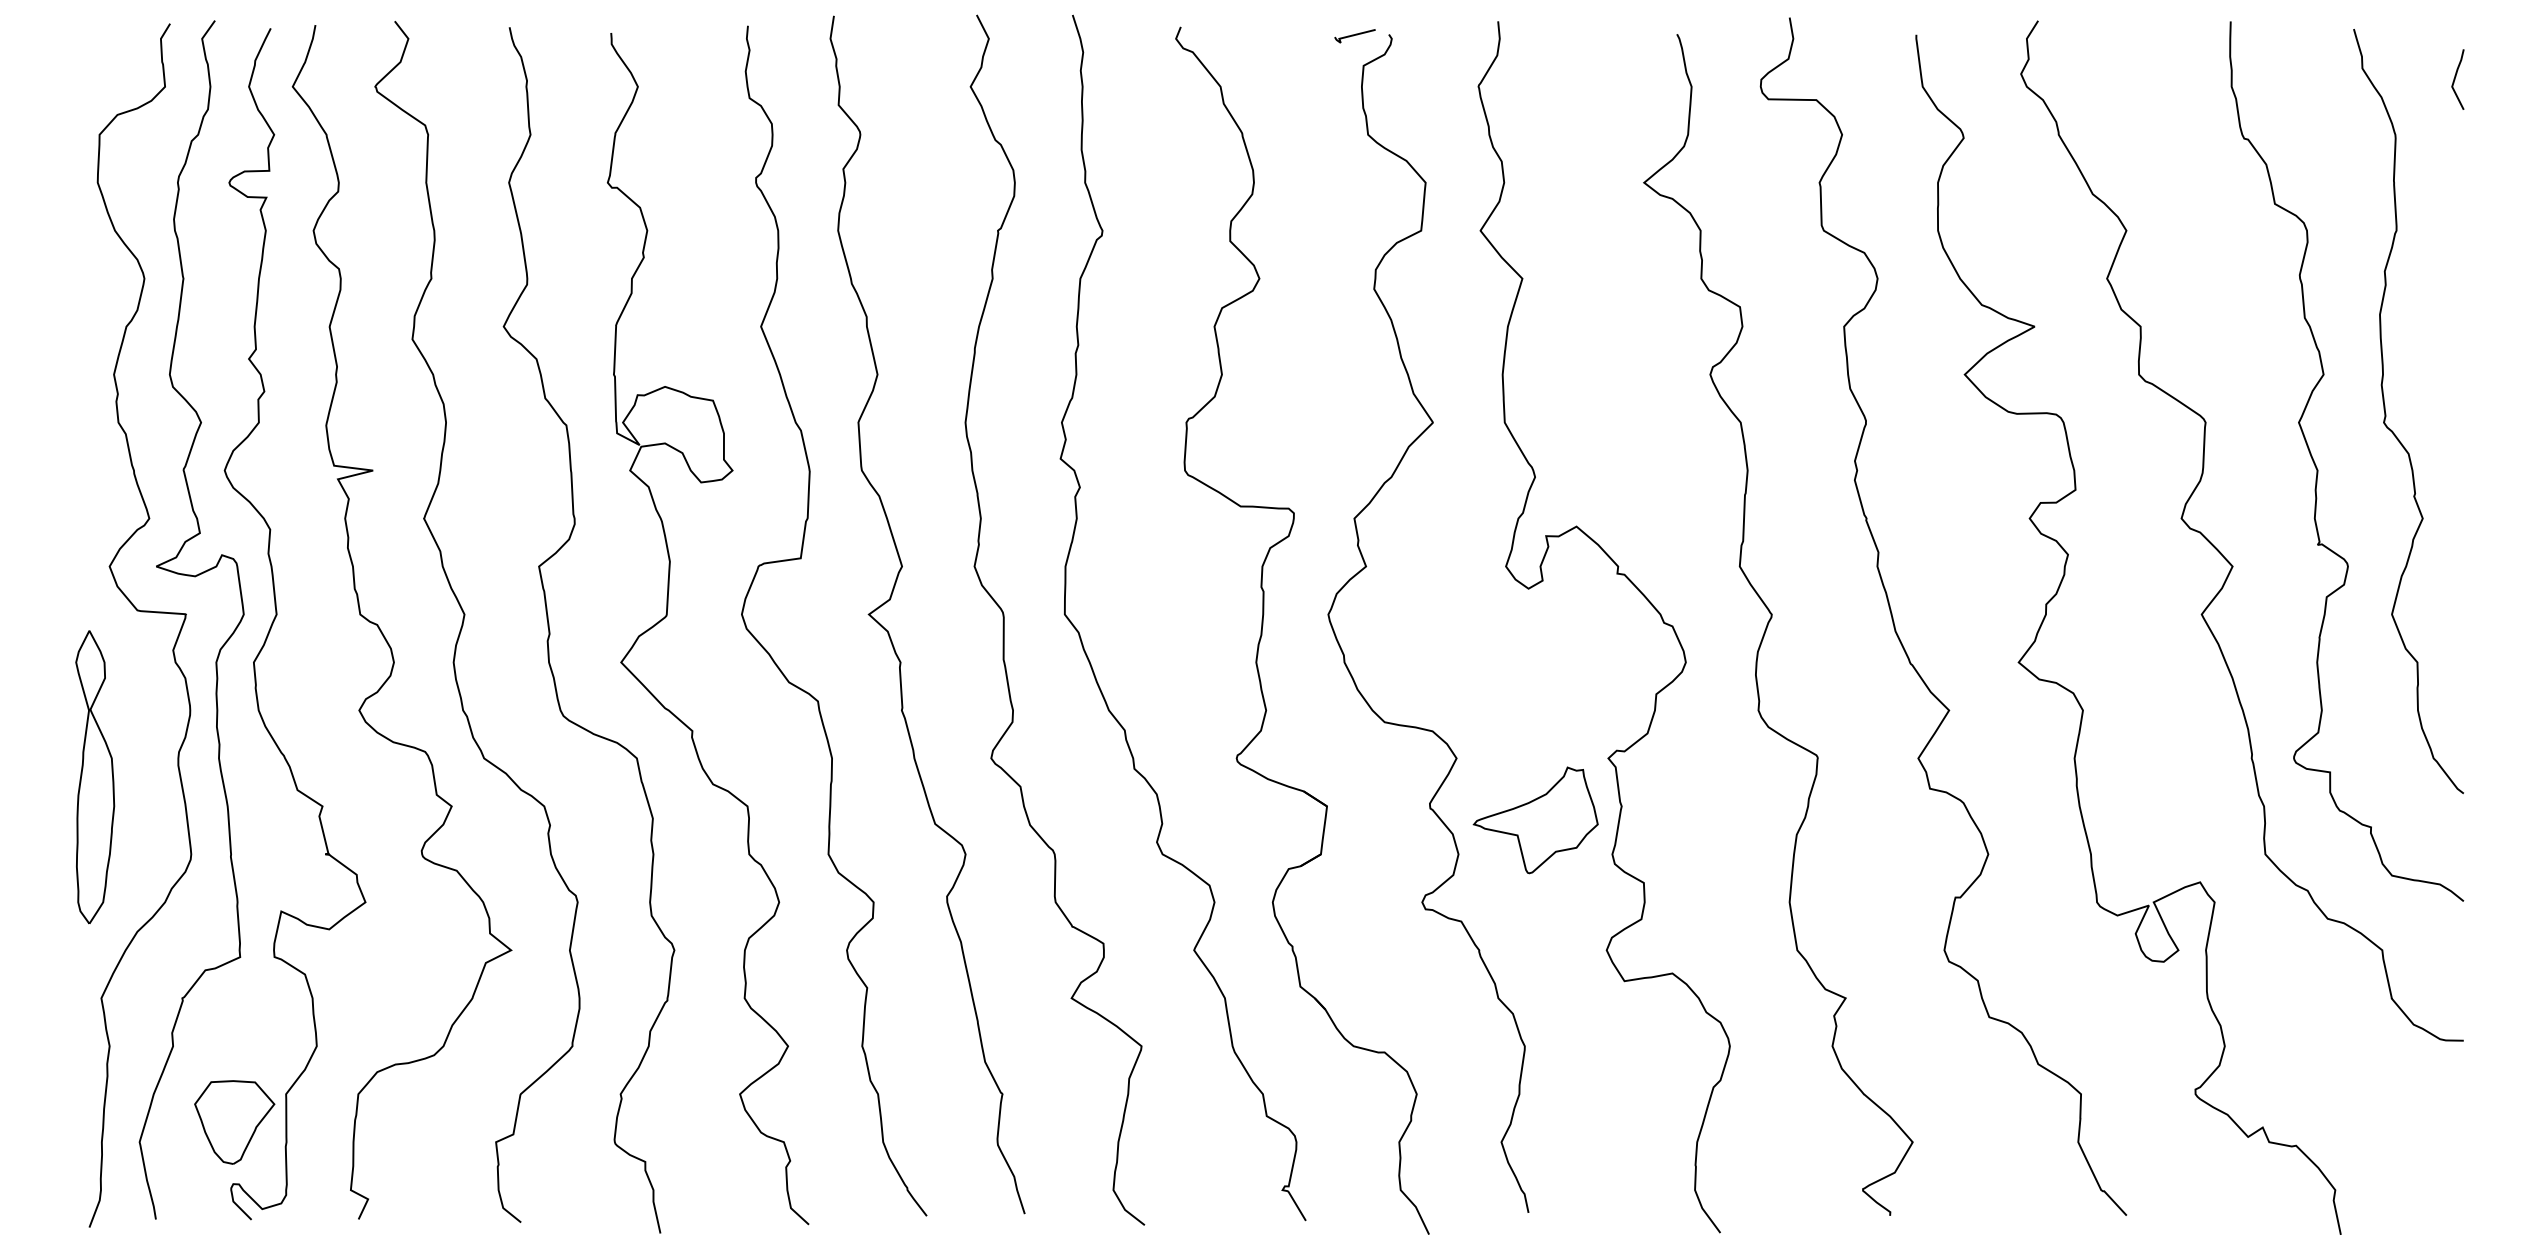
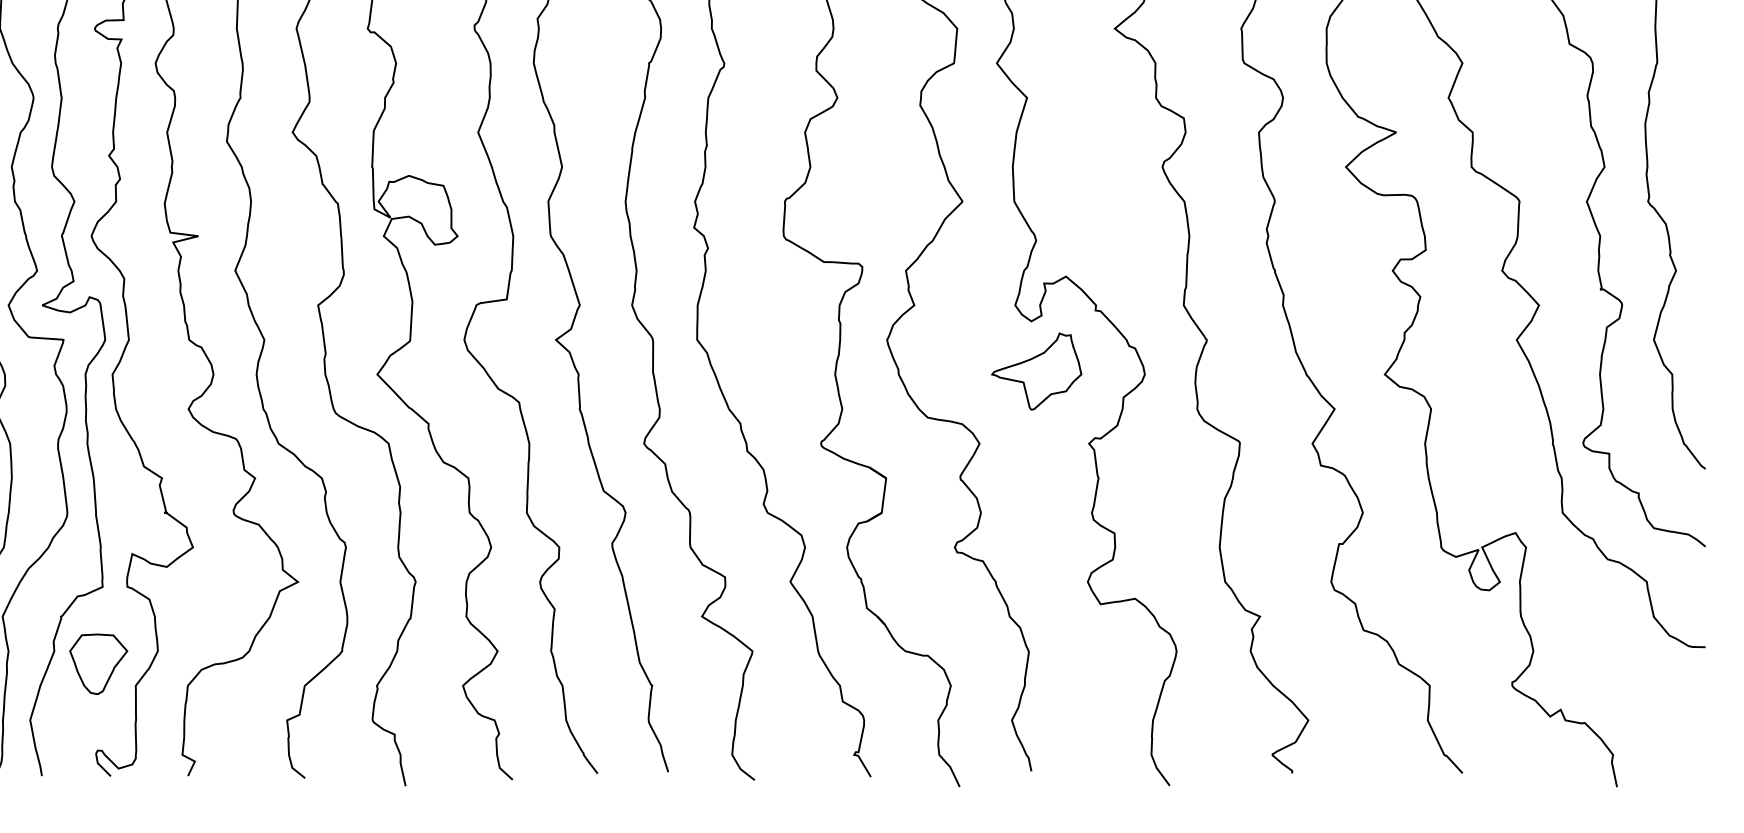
part: (1535, 820) -> (1036, 371), moved
part: (234, 1122) -> (98, 664), moved

